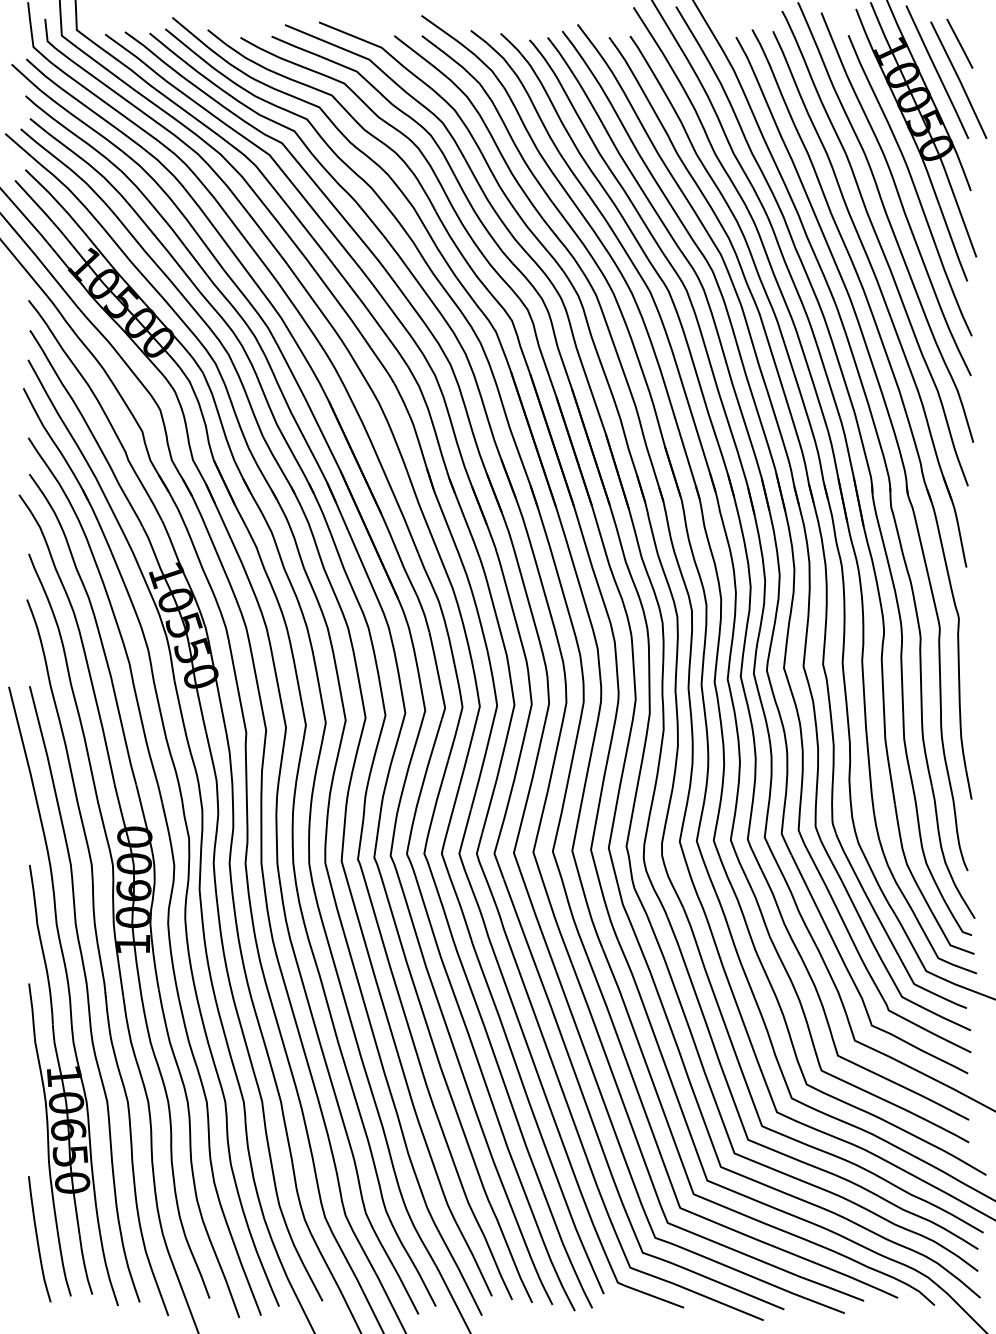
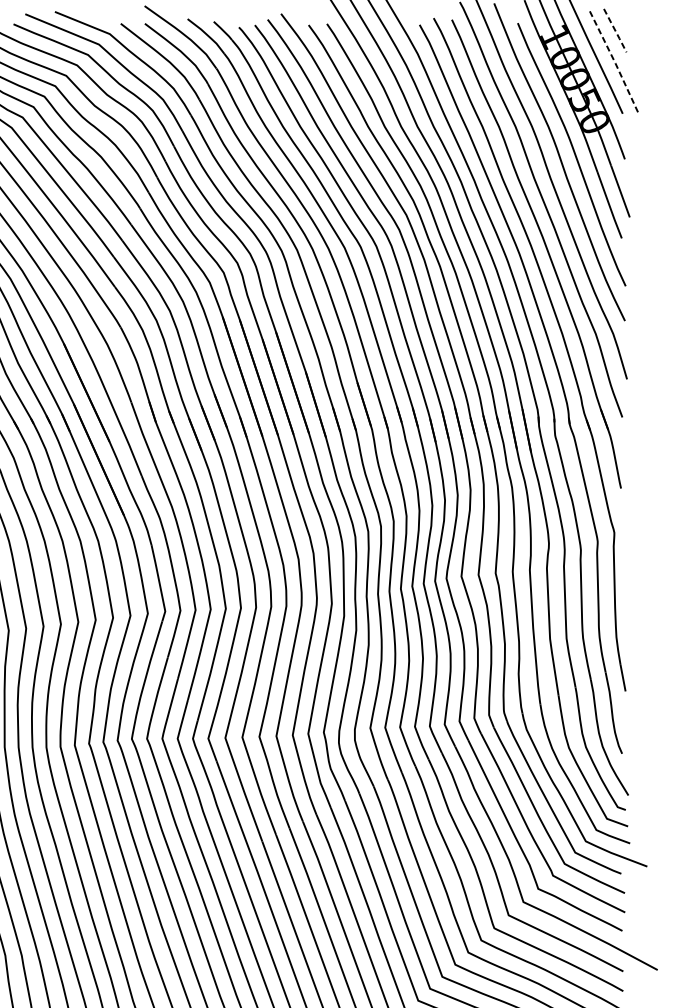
line: (960, 44) -> (615, 31), solid -> dashed
line: (959, 80) -> (614, 62), solid -> dashed

